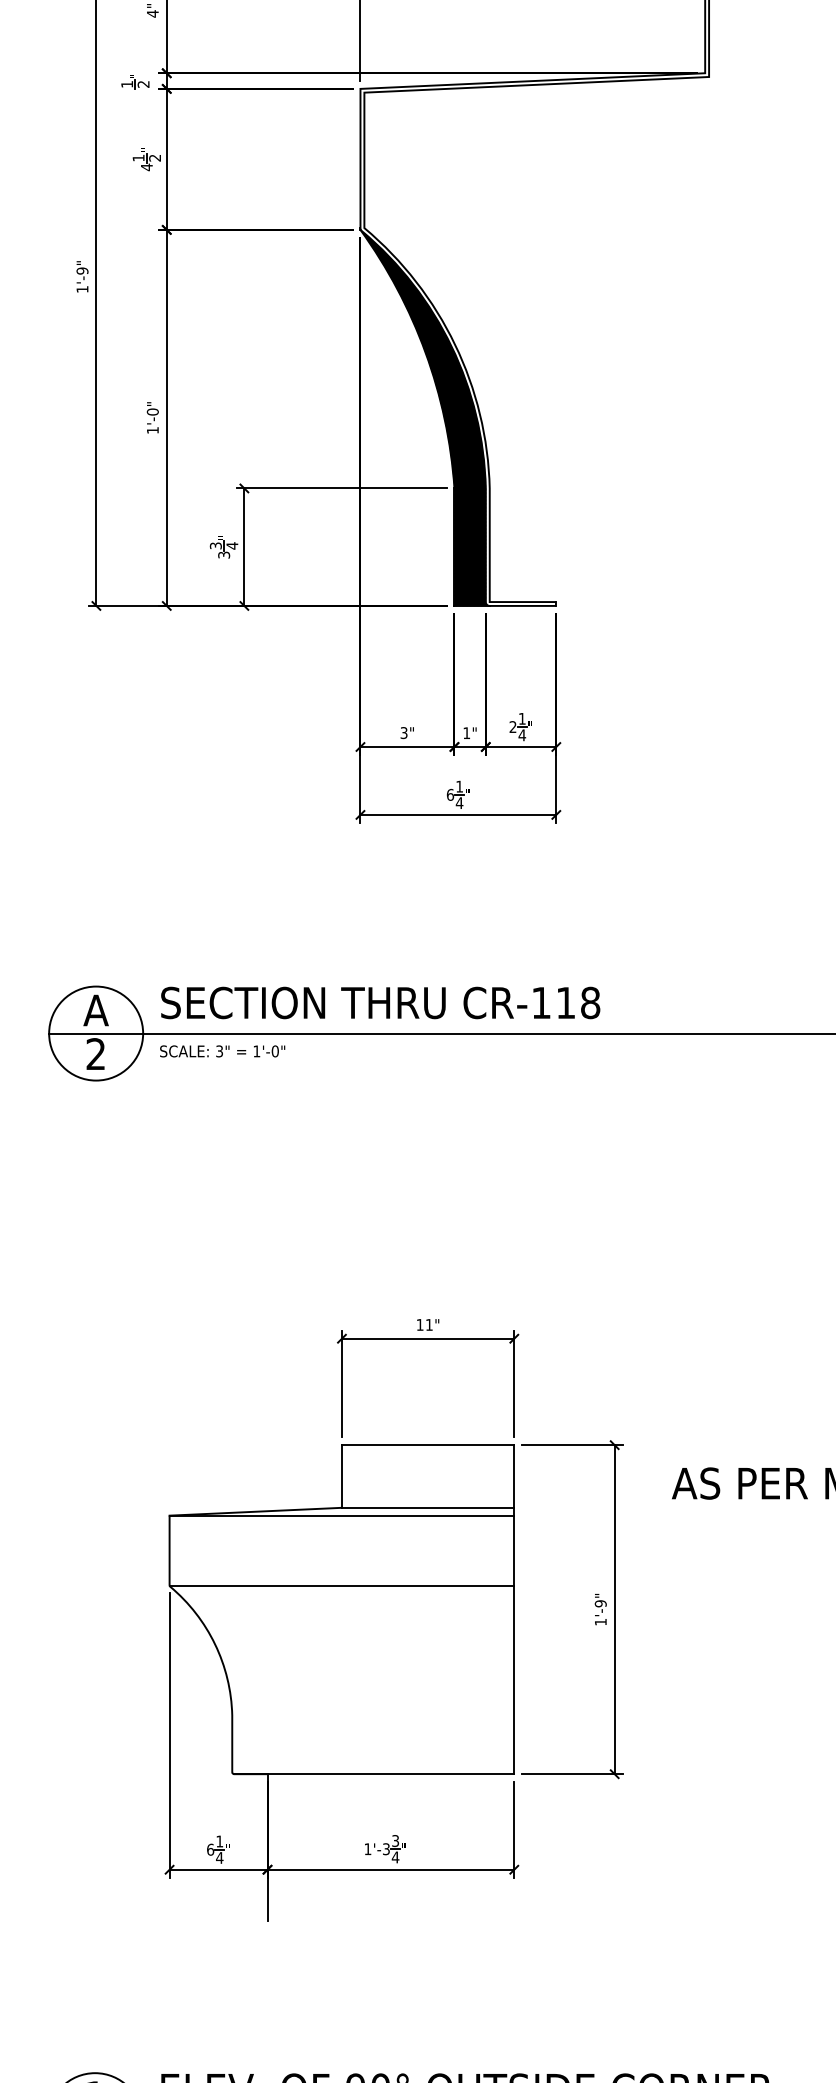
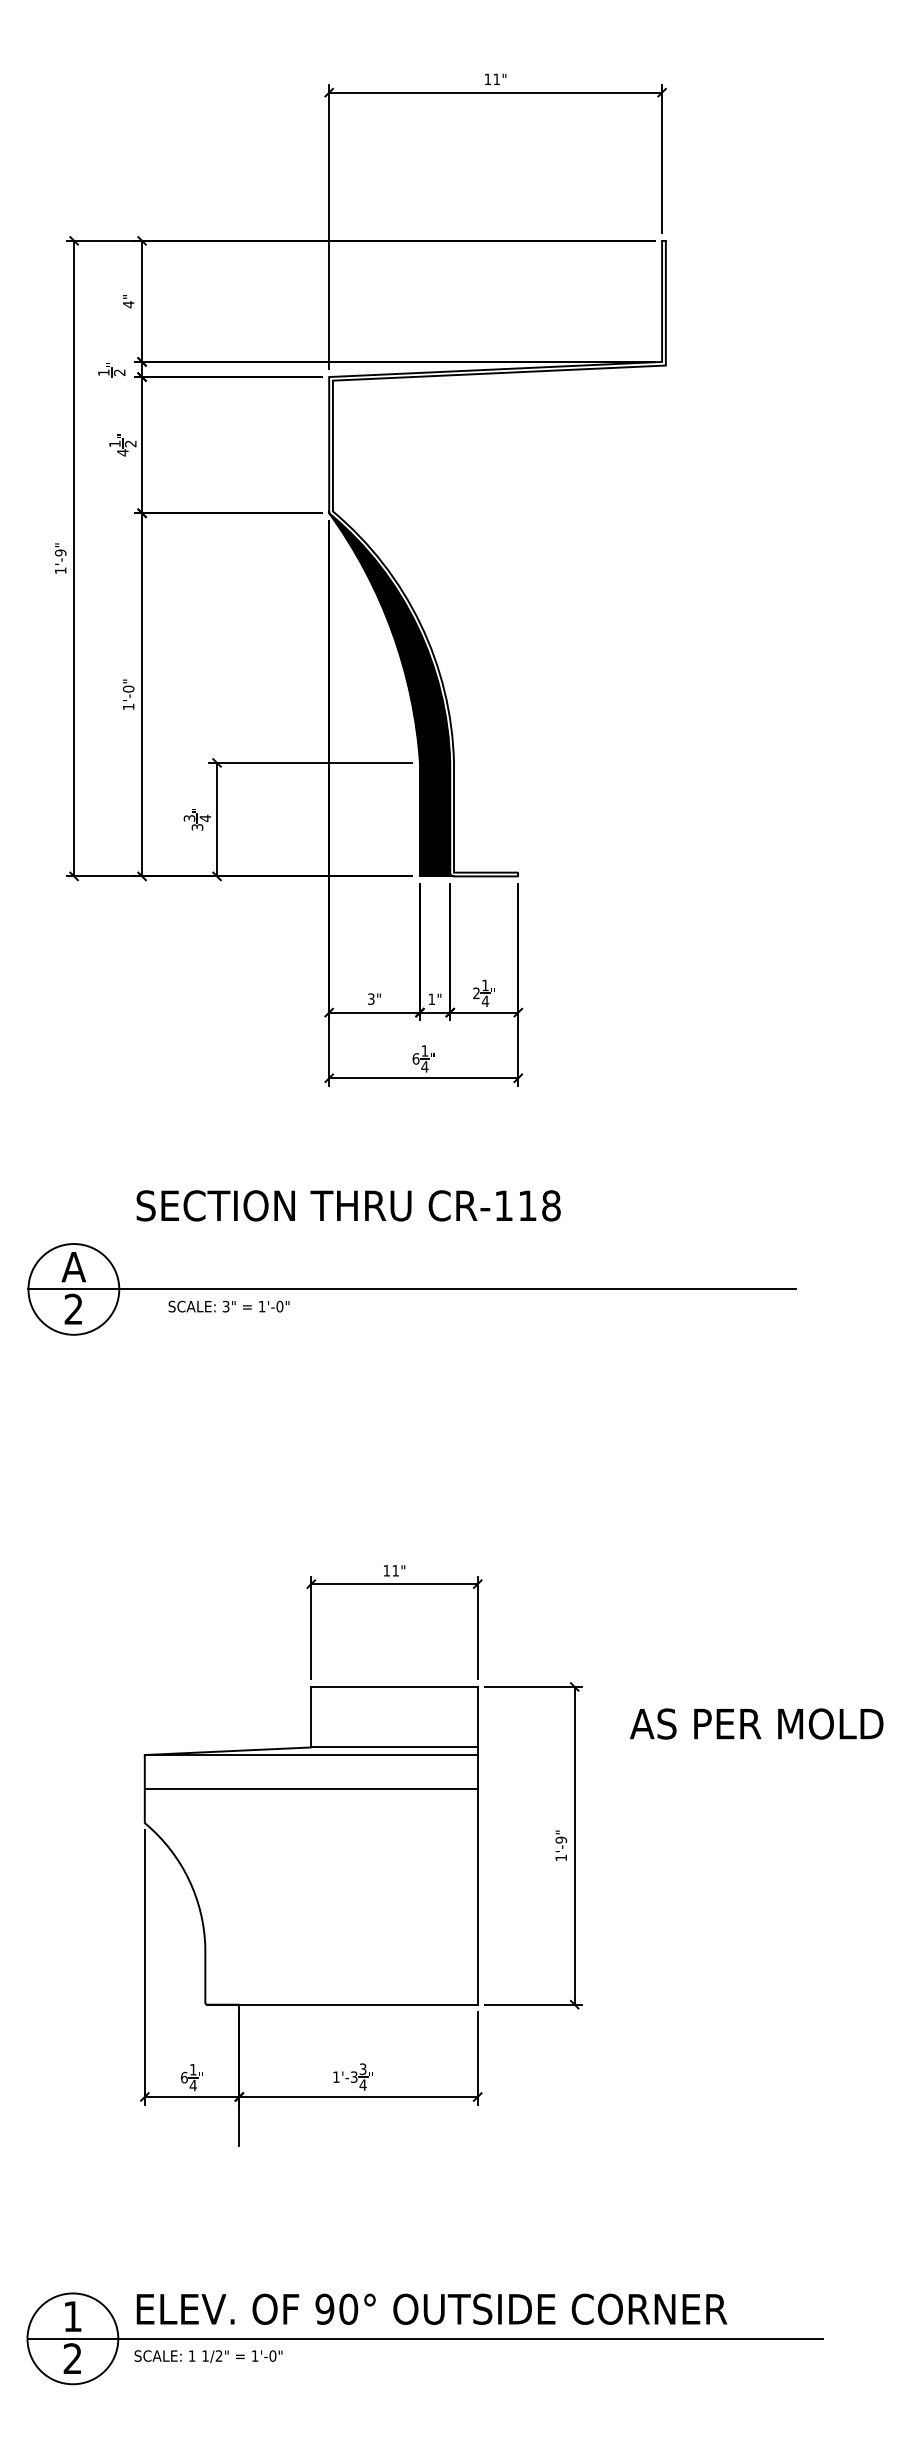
text: (380, 1002) -> (348, 1205), moved
text: (222, 1051) -> (228, 1306), moved
line: (342, 1586) -> (311, 1789), moved

